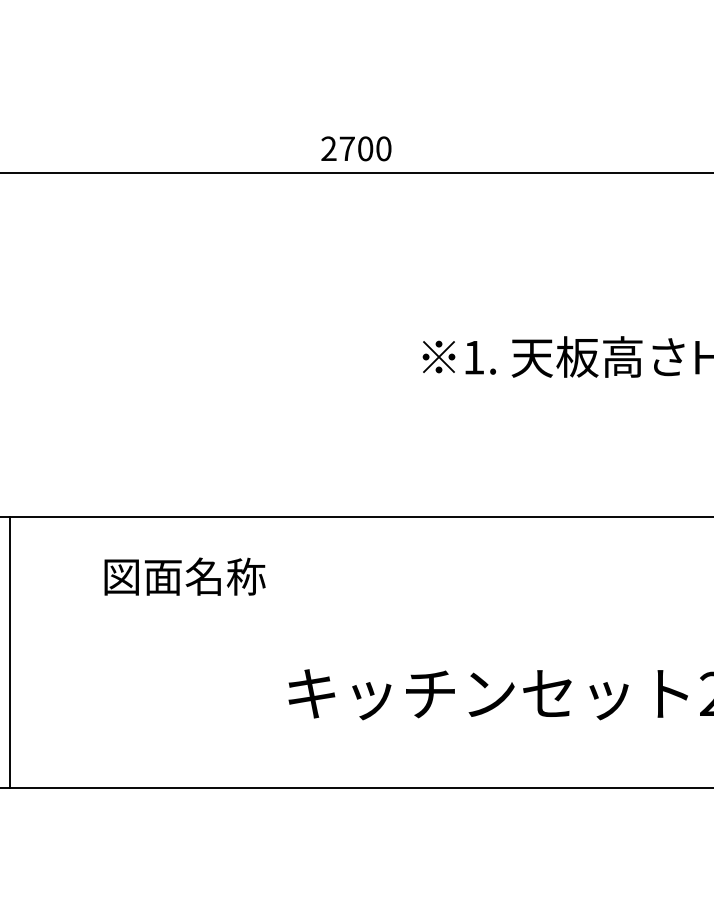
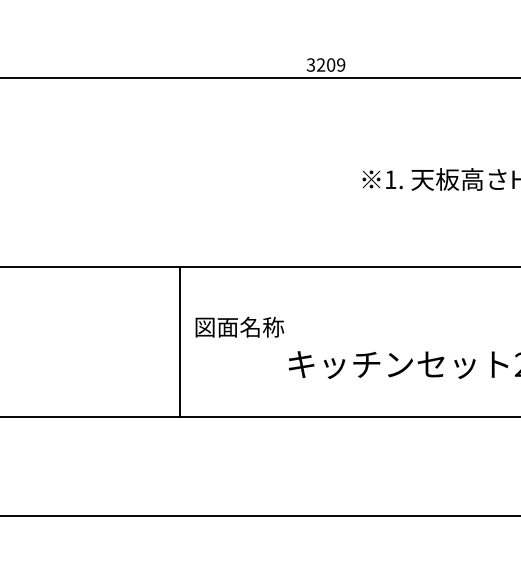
text: (355, 147) -> (325, 64), 2700 -> 3209
text: (184, 575) -> (239, 326), moved
line: (9, 651) -> (179, 341), moved

